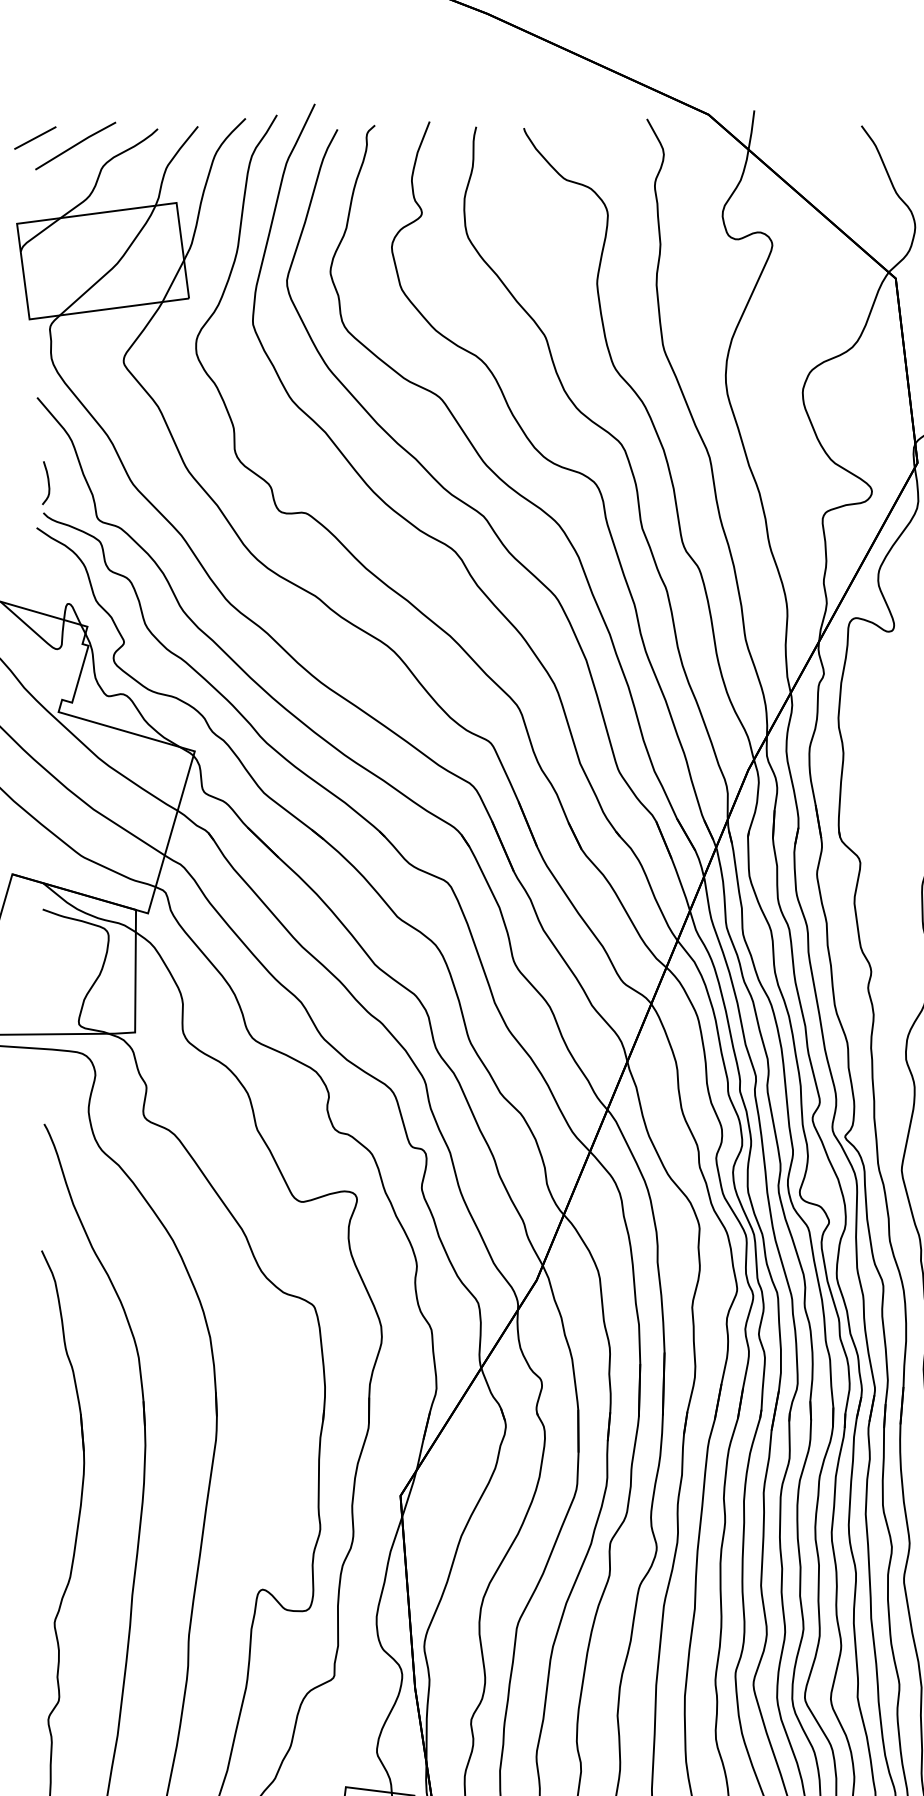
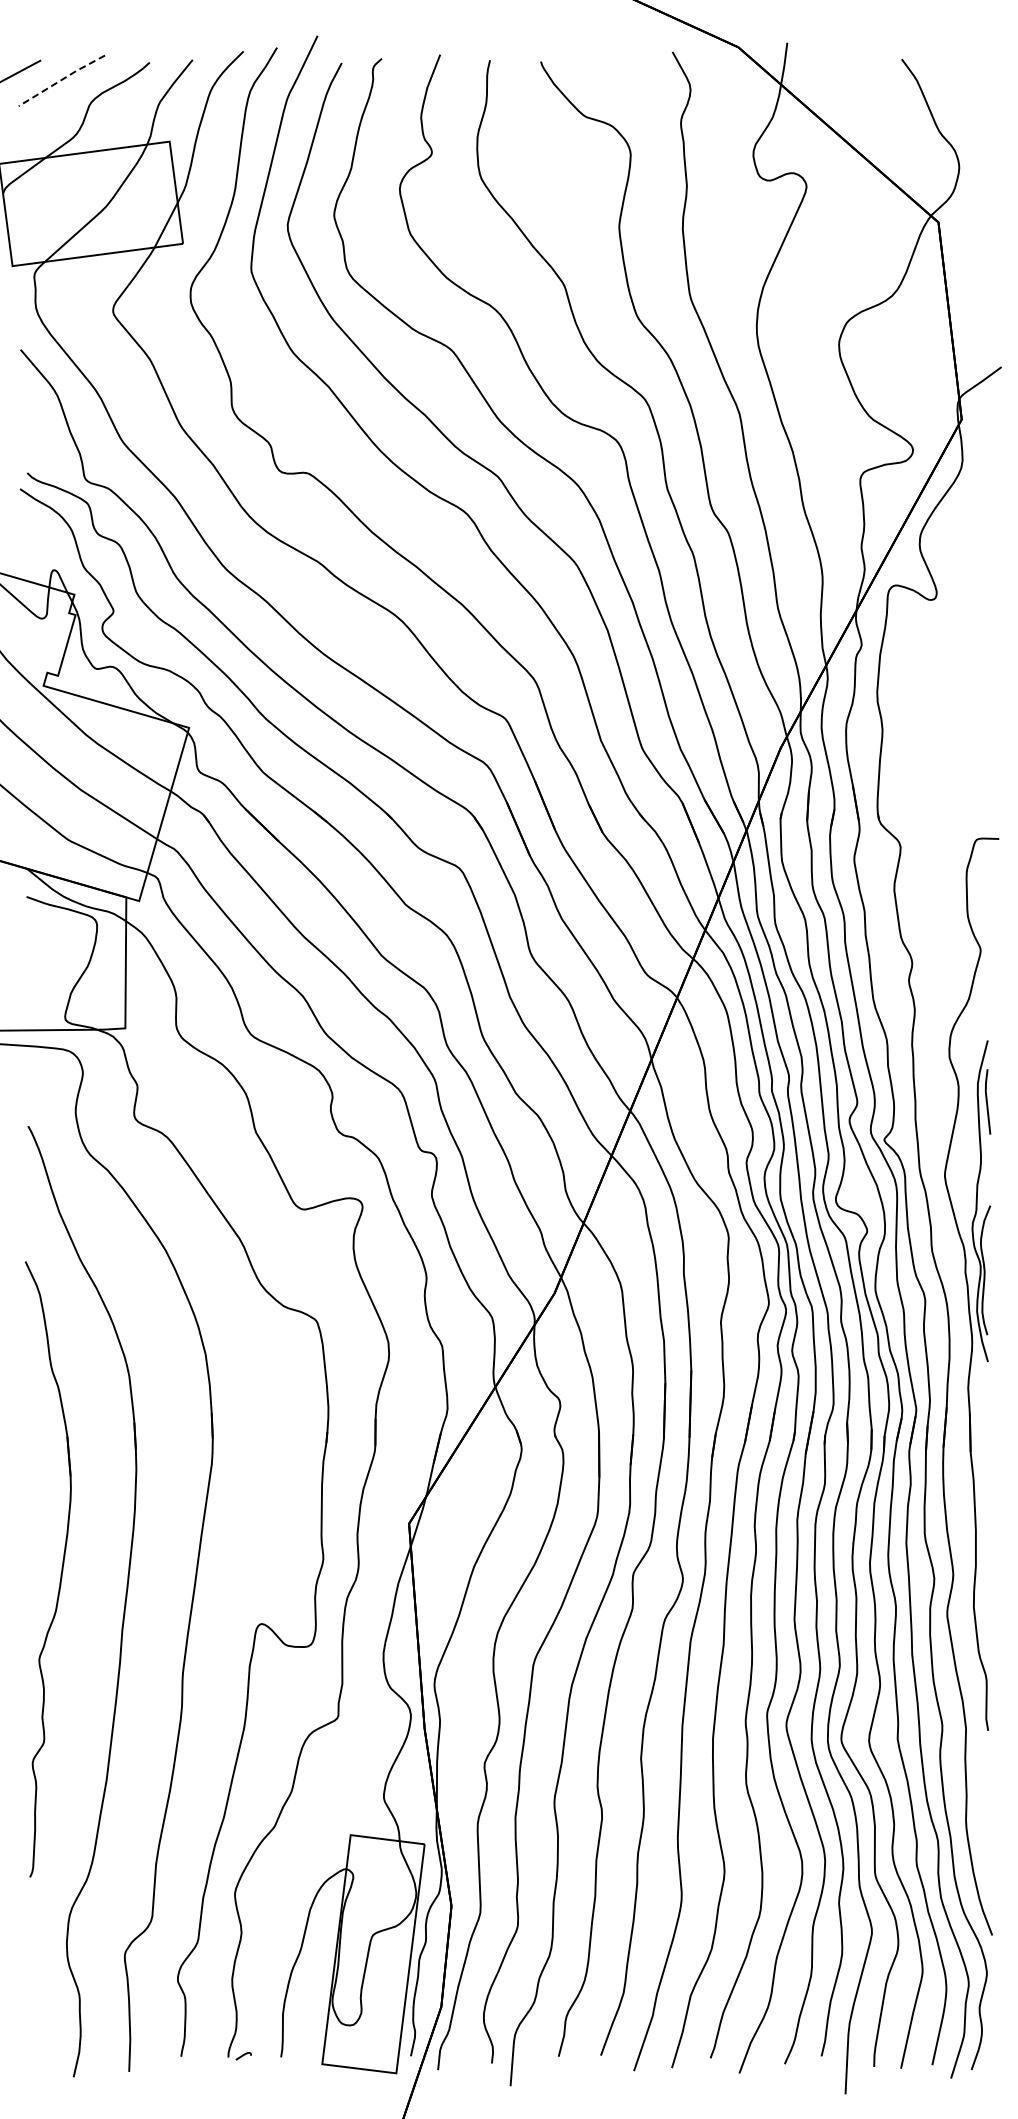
line: (75, 144) -> (61, 79), solid -> dashed
curve: (48, 482) -> (32, 440), removed

